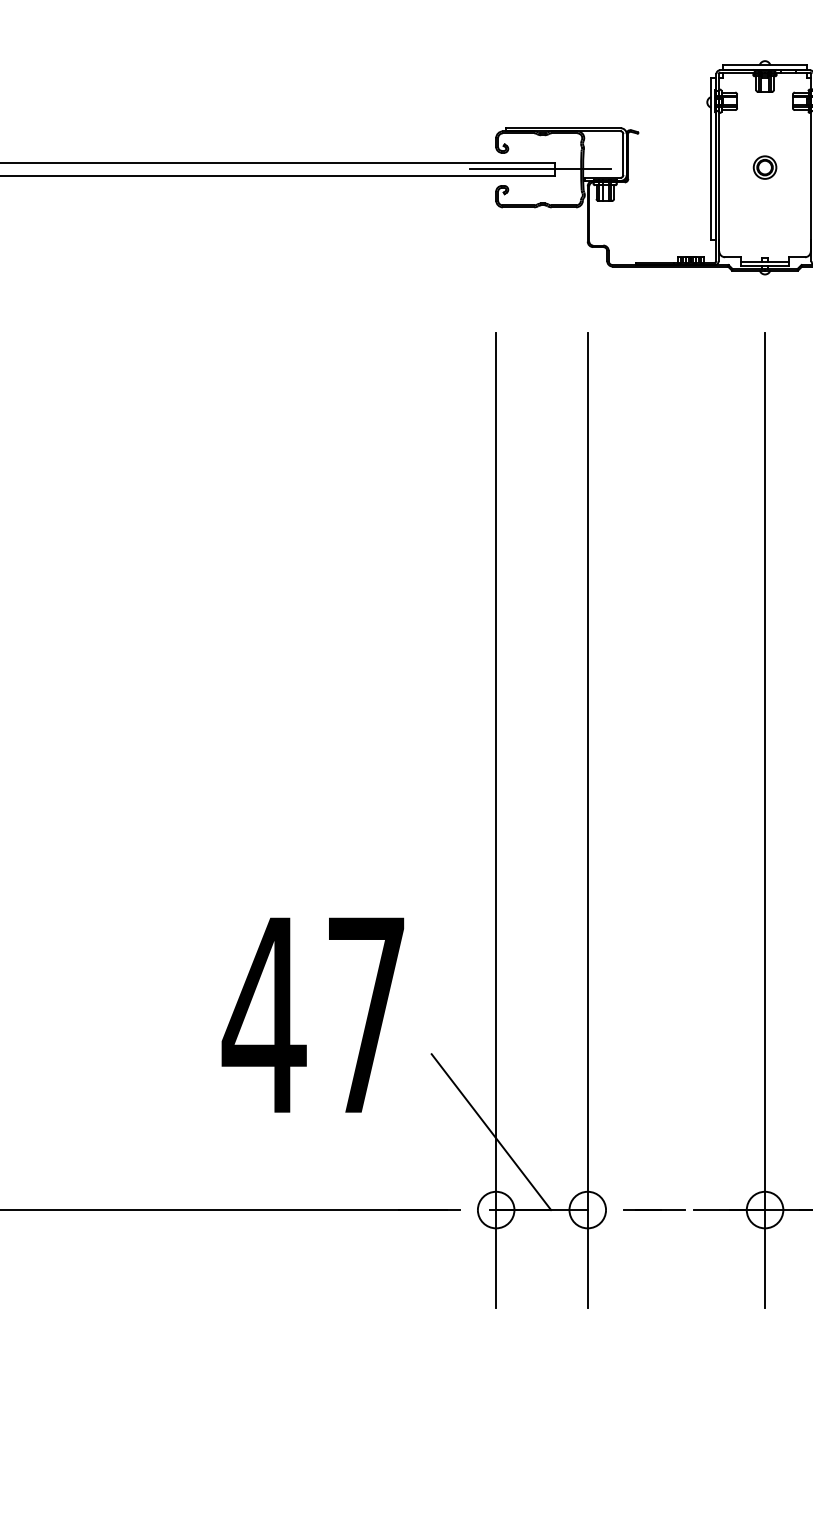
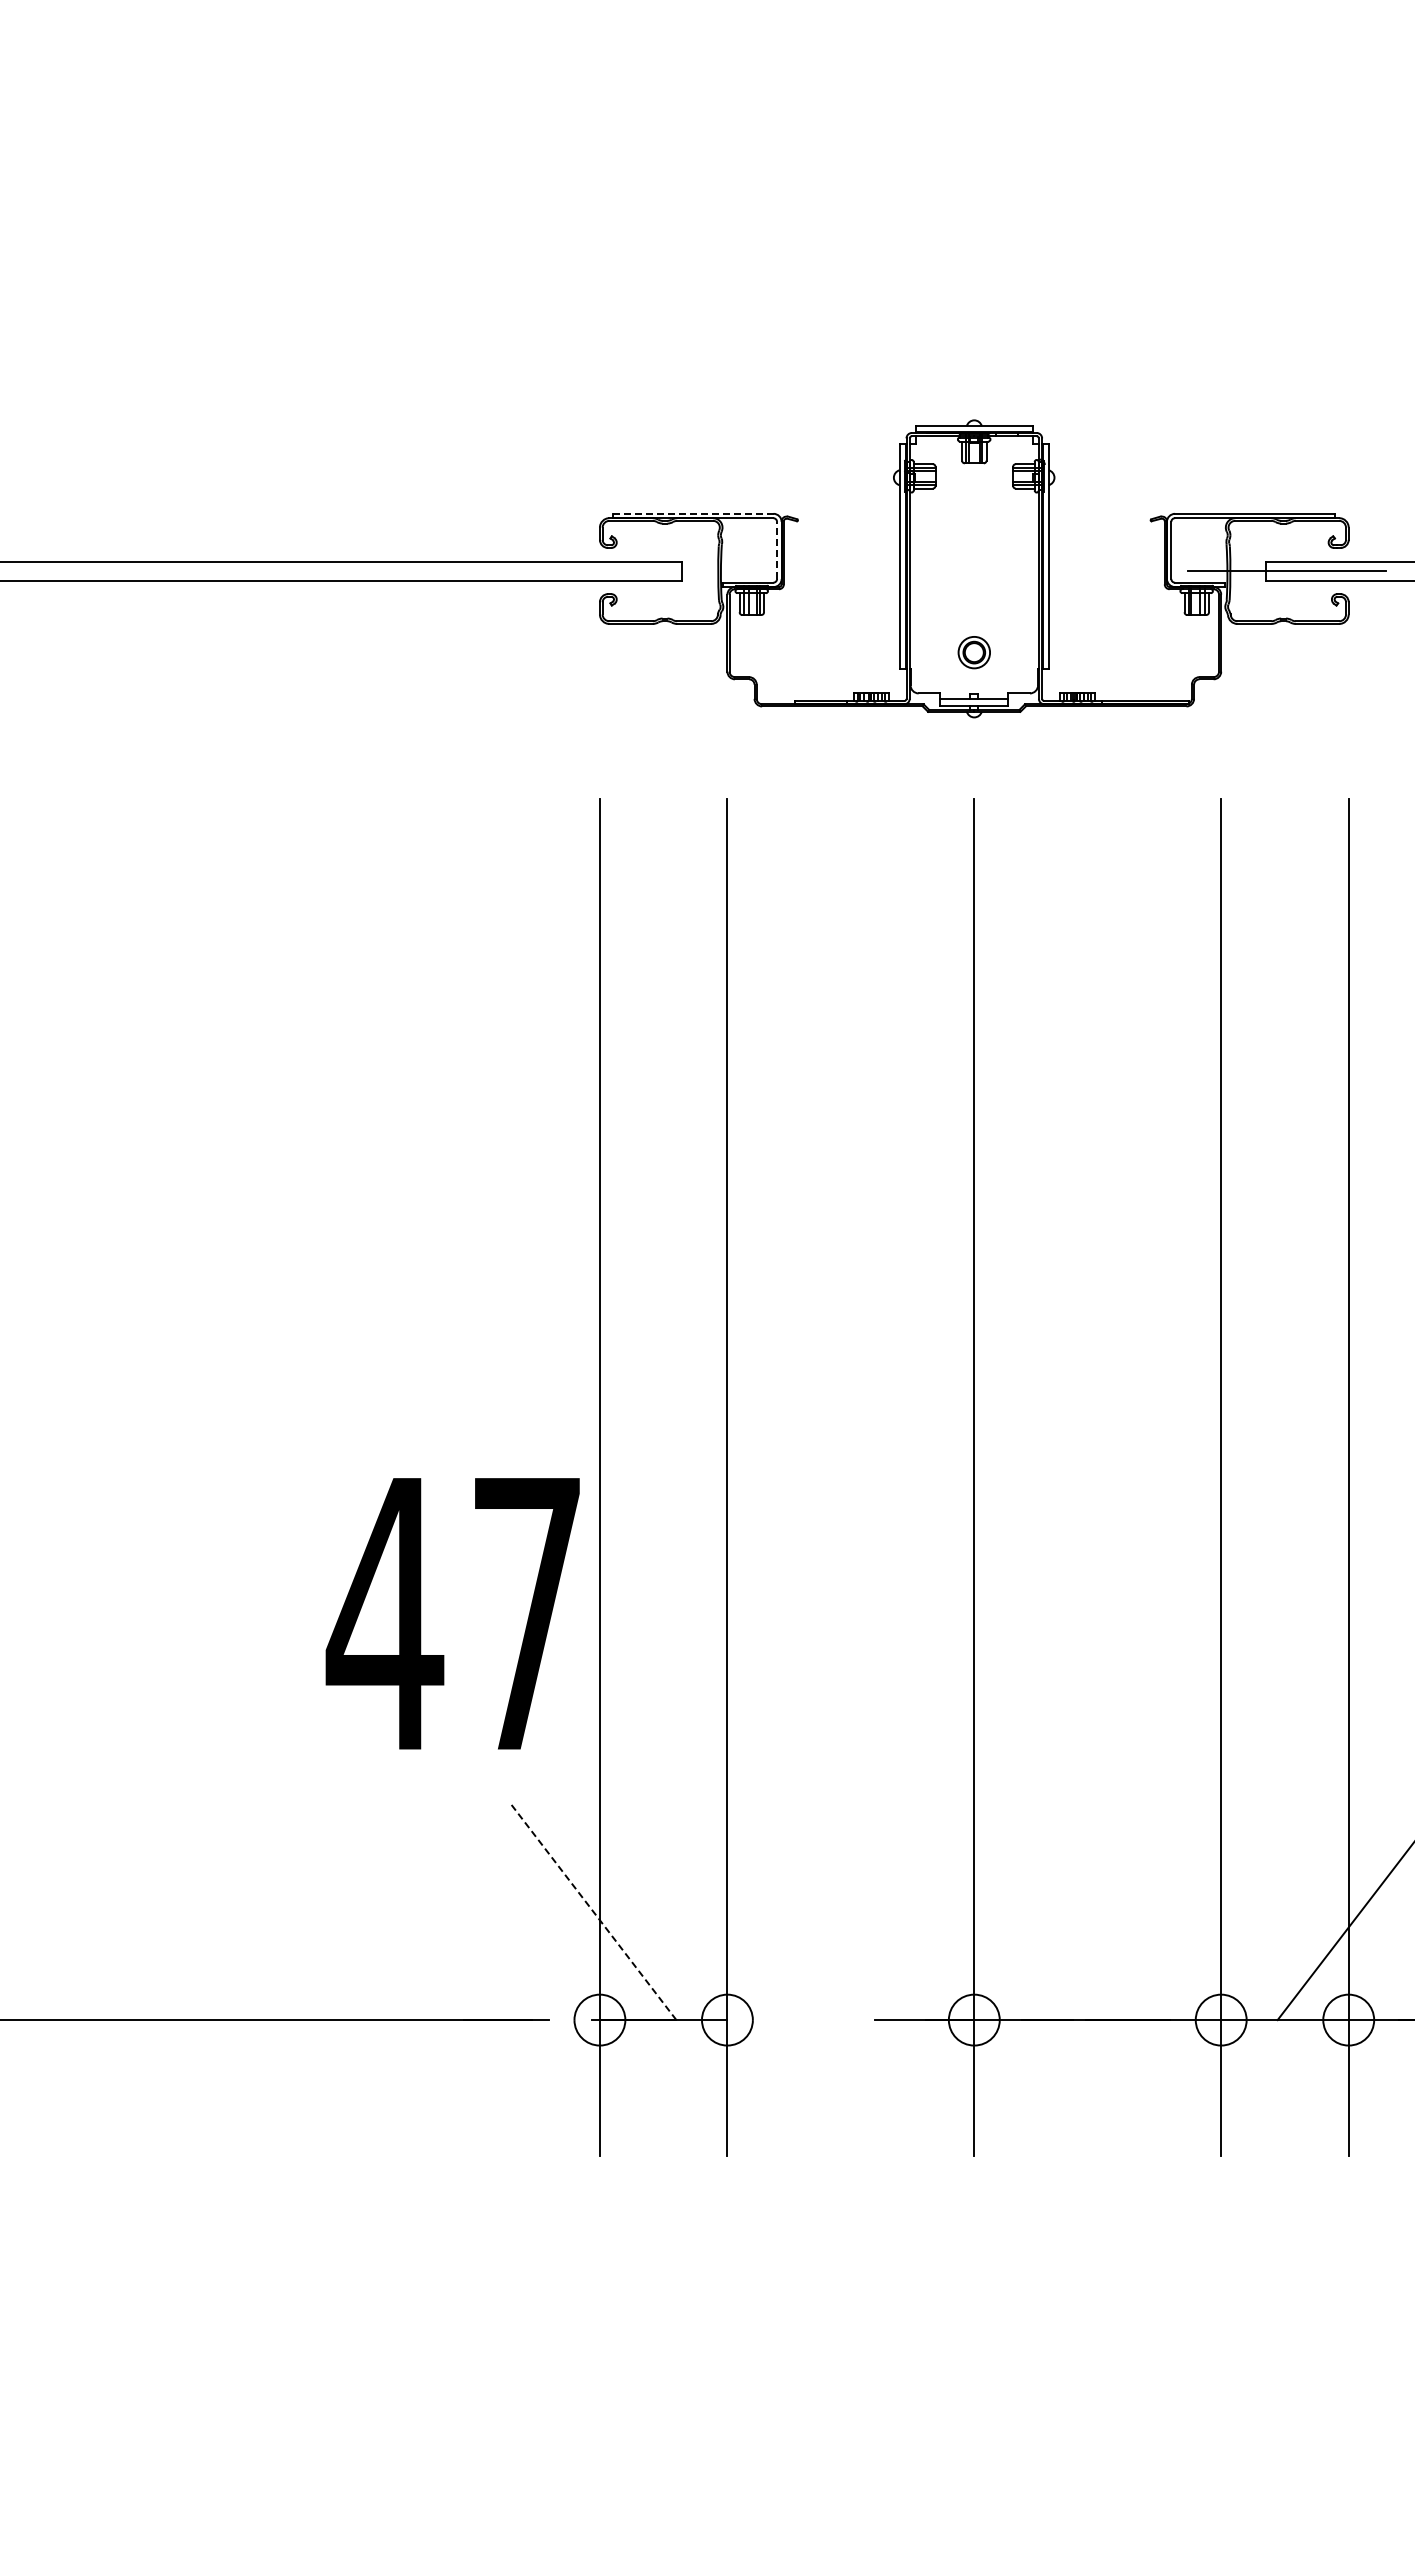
line: (563, 128) -> (693, 513), solid -> dashed
line: (623, 153) -> (777, 549), solid -> dashed
part: (764, 167) -> (973, 652), moved
line: (540, 169) -> (661, 571), removed
text: (312, 1015) -> (452, 1613), moved
line: (491, 1132) -> (593, 1911), solid -> dashed
line: (654, 1209) -> (820, 2019), removed

